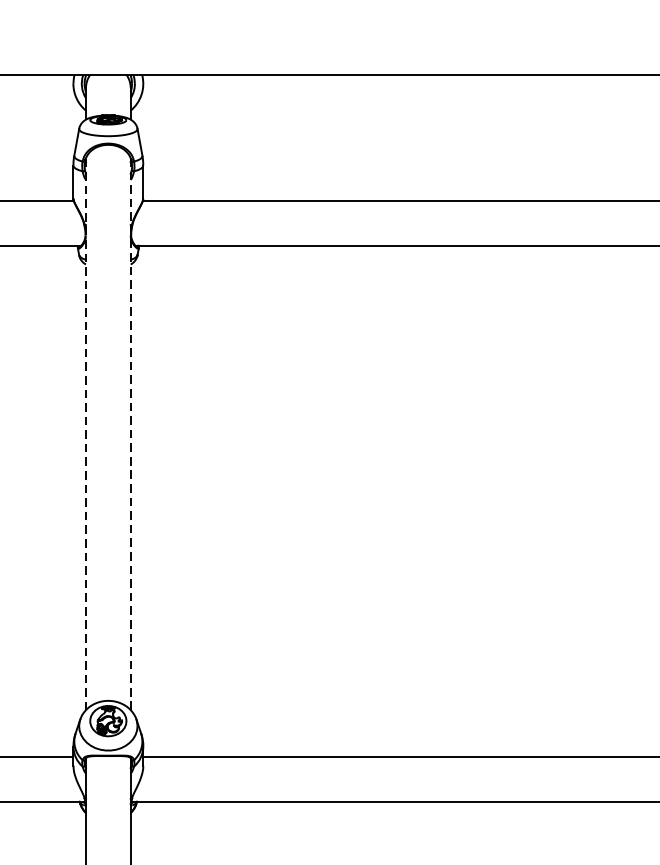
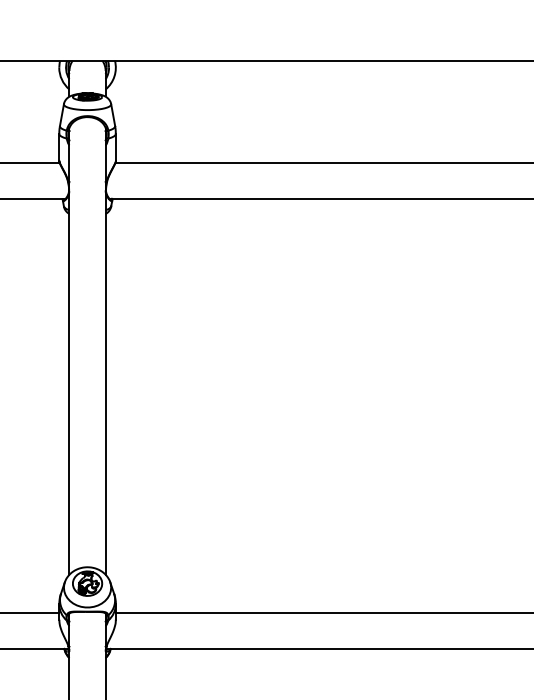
line: (86, 434) -> (69, 351), dashed -> solid
line: (130, 434) -> (105, 351), dashed -> solid

